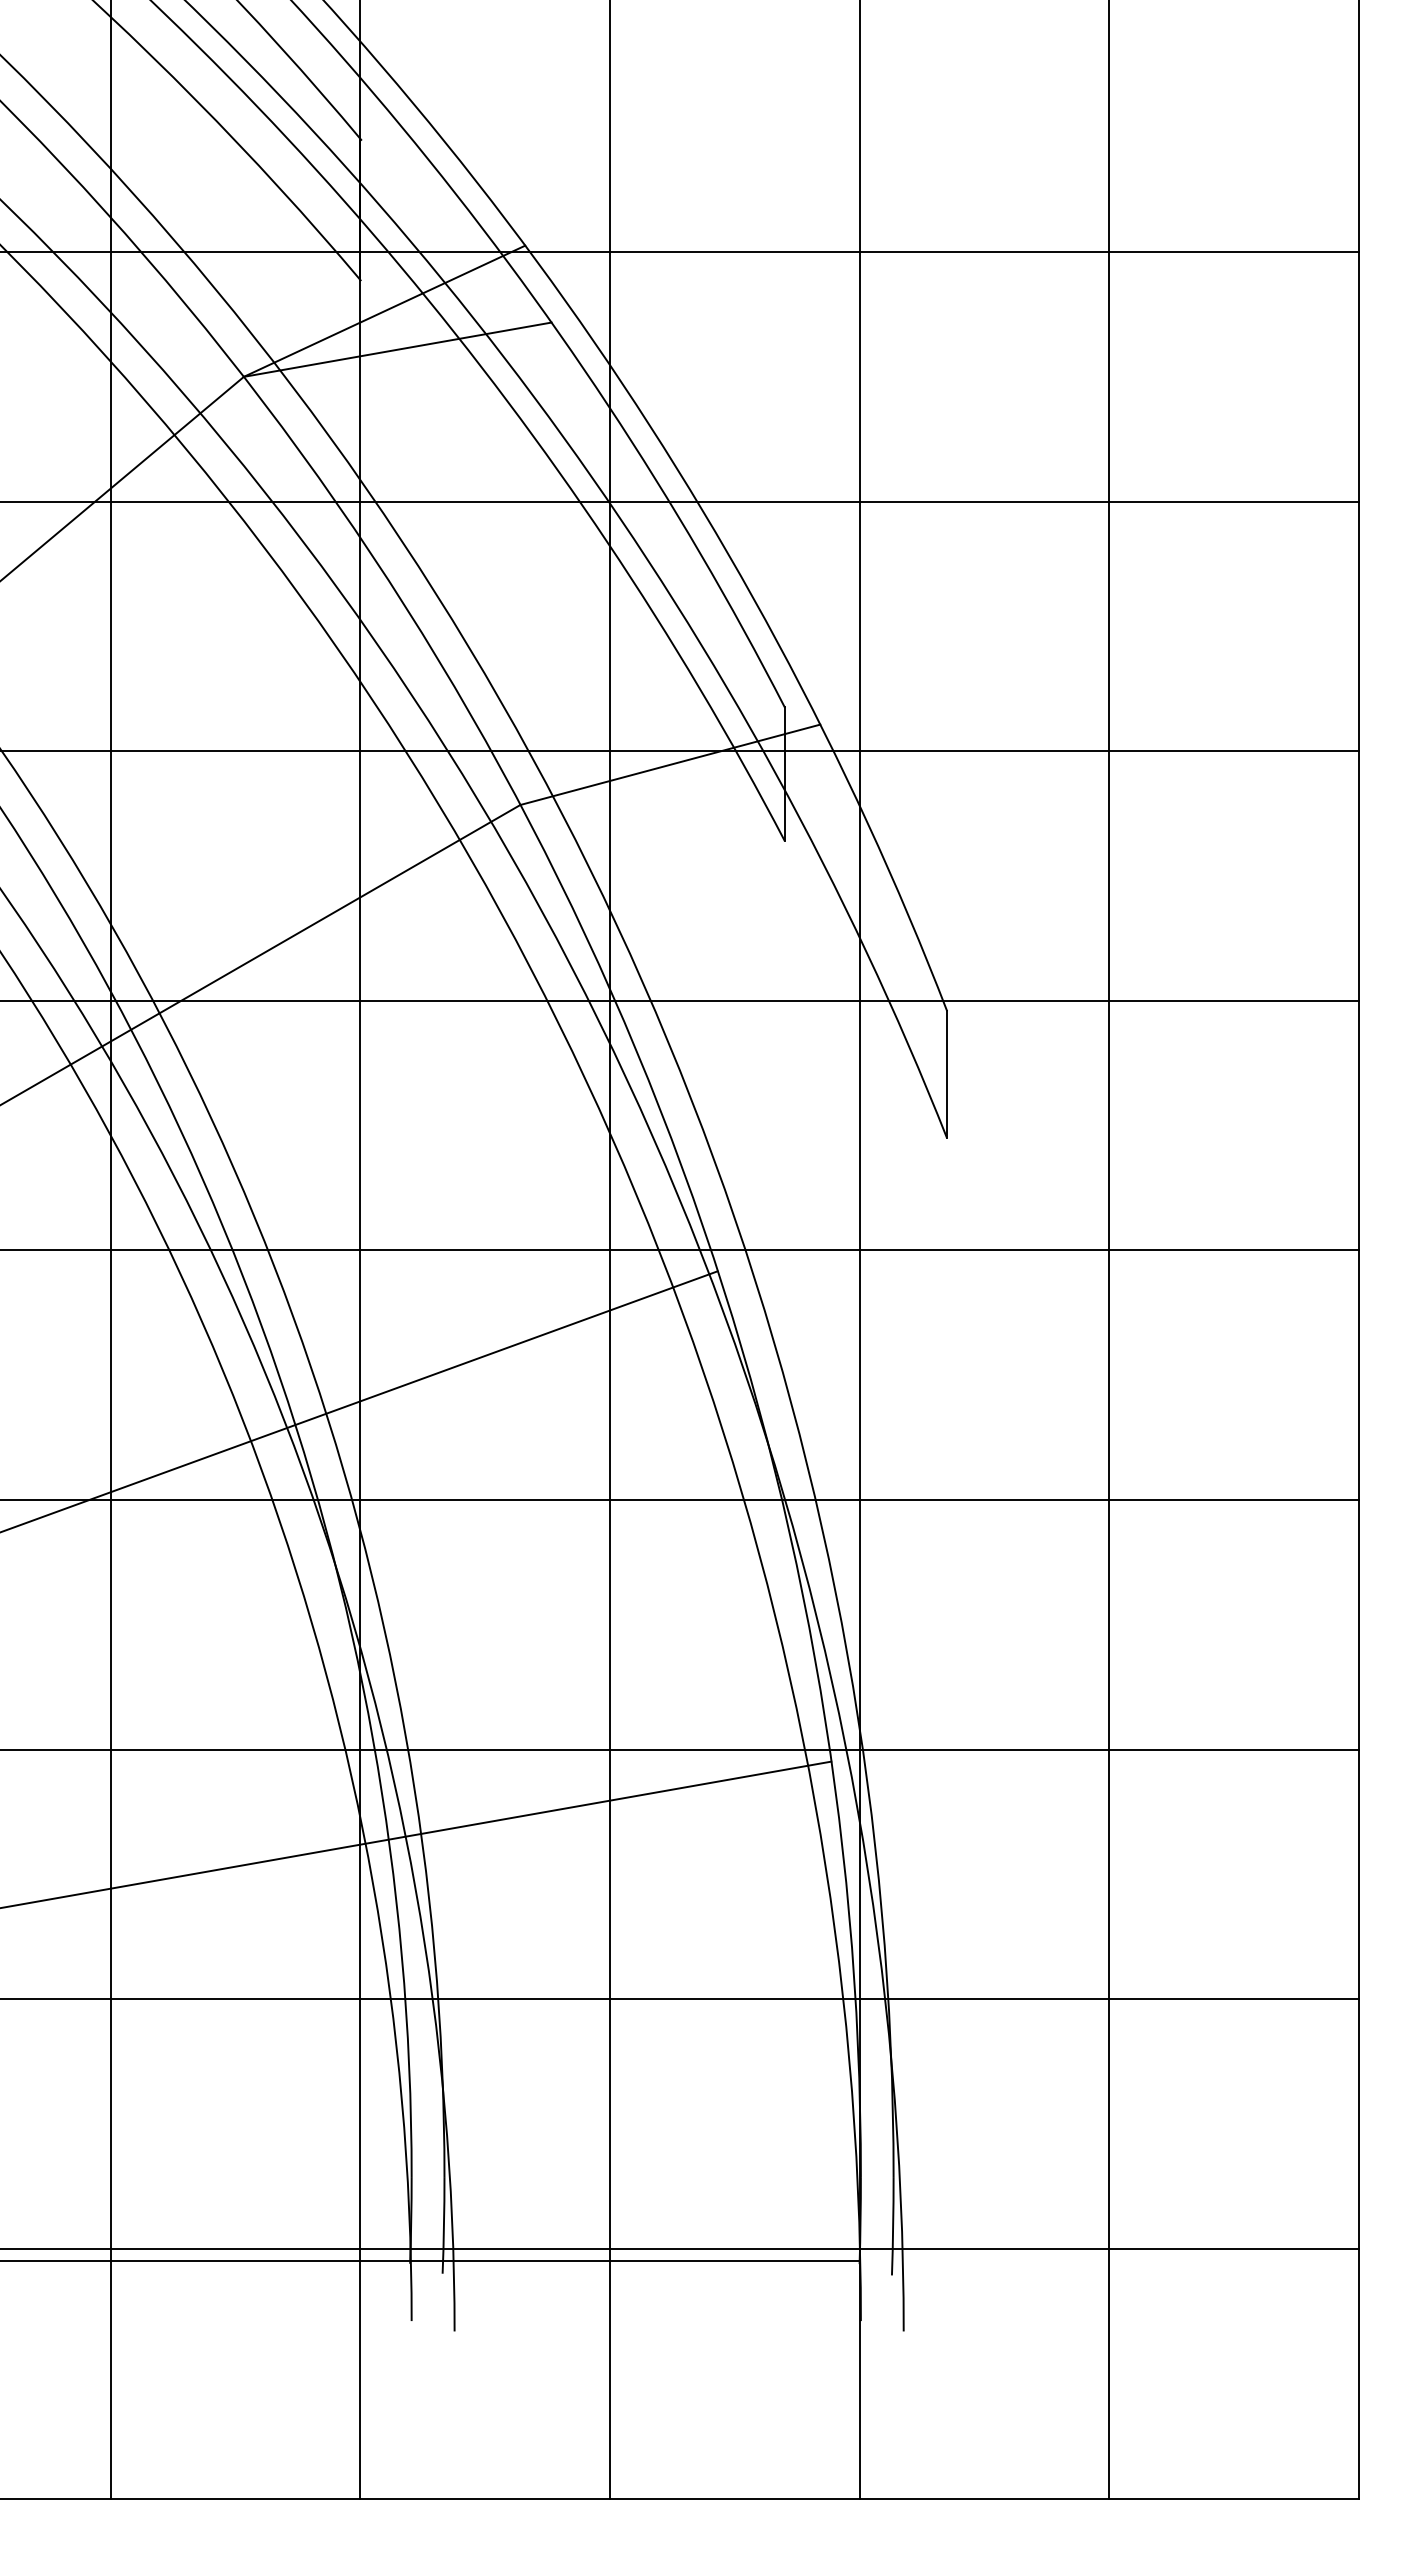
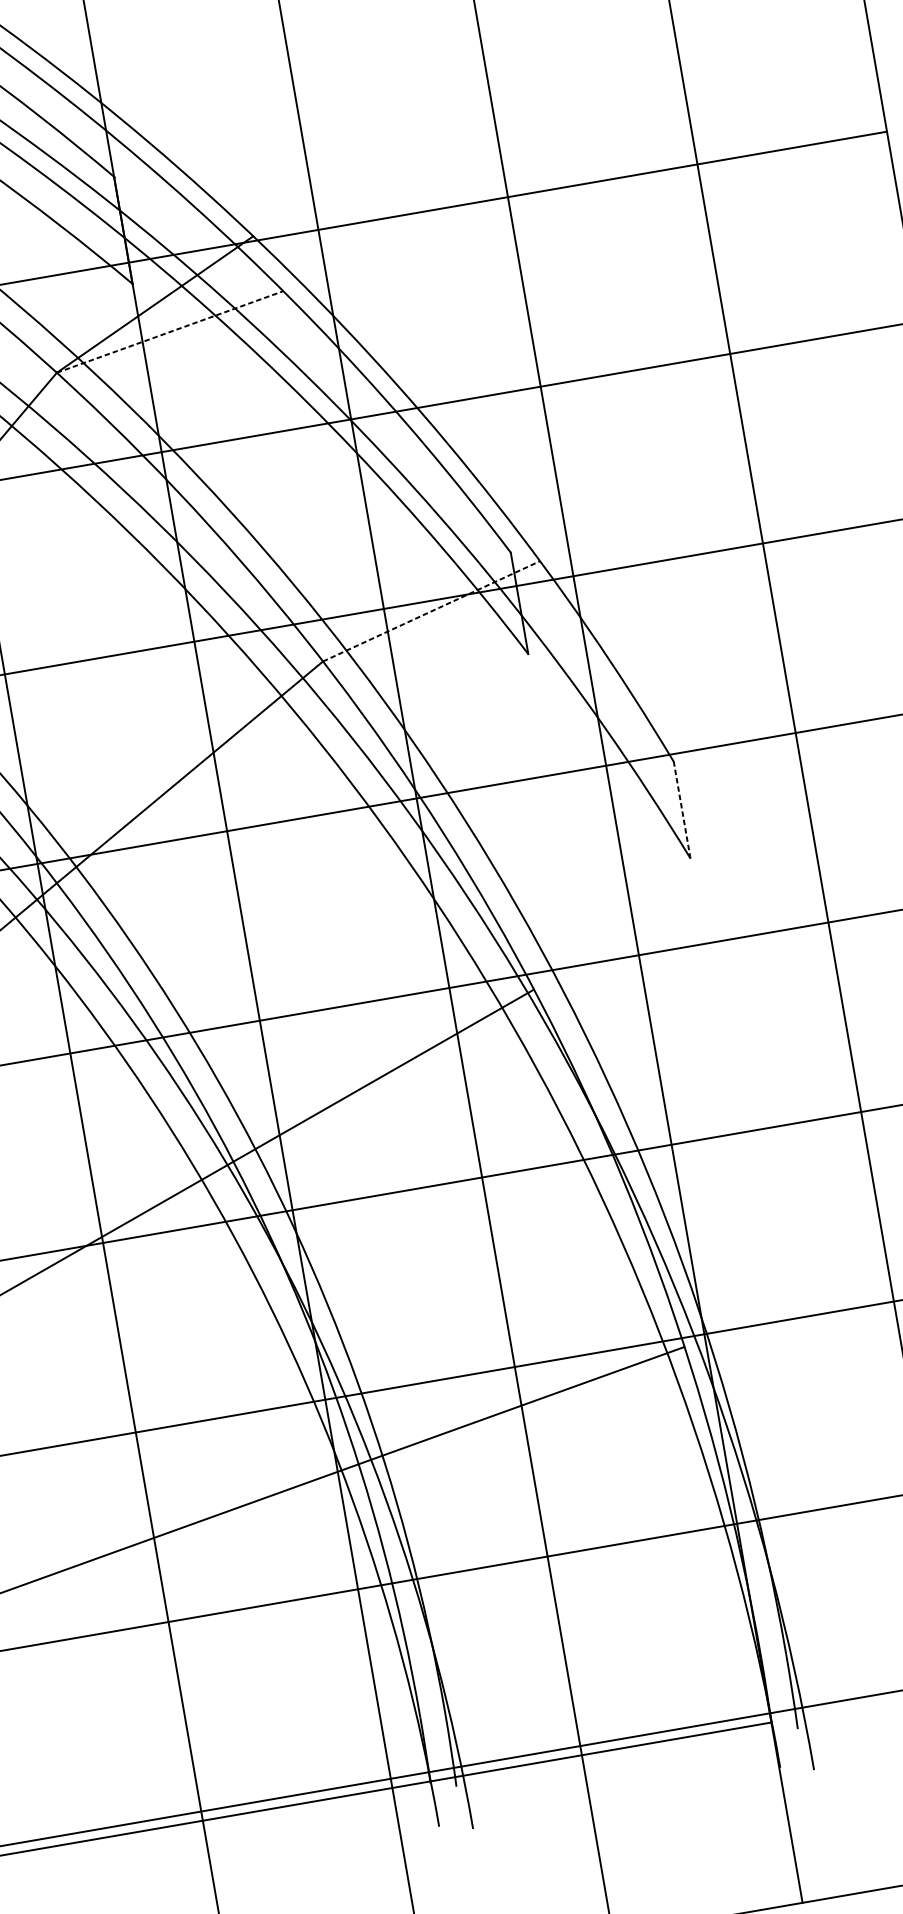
line: (398, 349) -> (170, 331), solid -> dashed
line: (670, 764) -> (431, 611), solid -> dashed
line: (947, 1074) -> (682, 810), solid -> dashed

